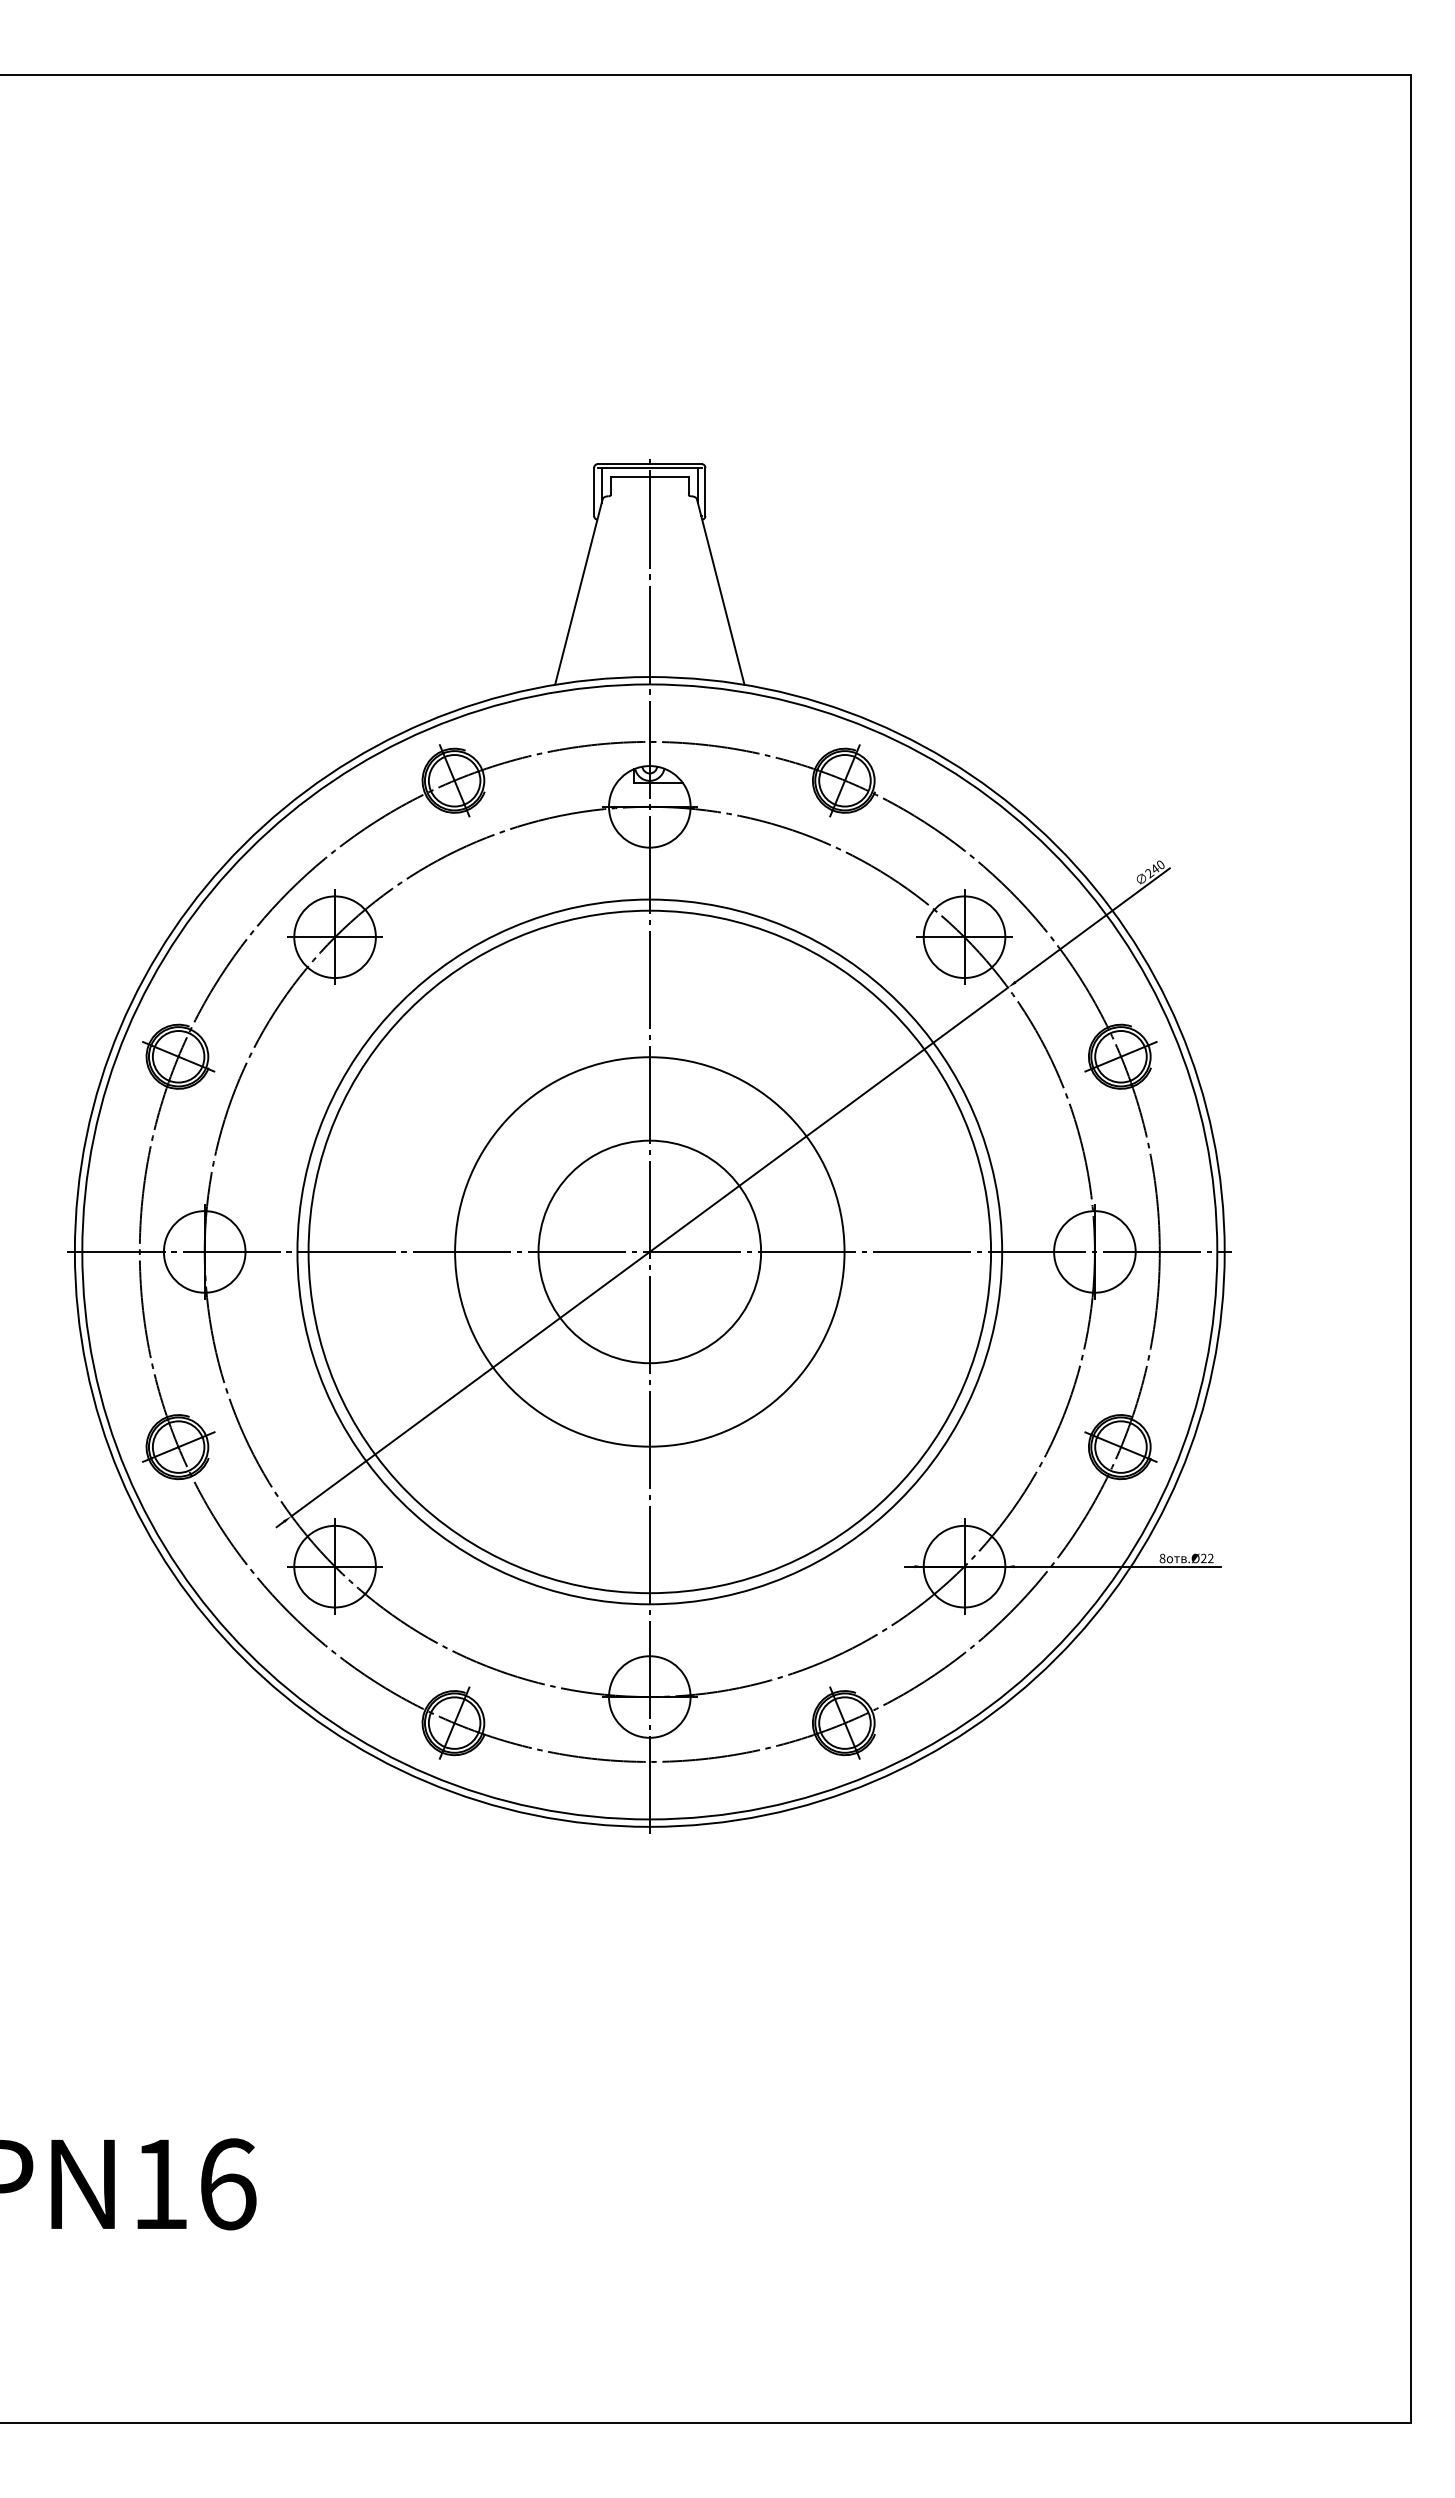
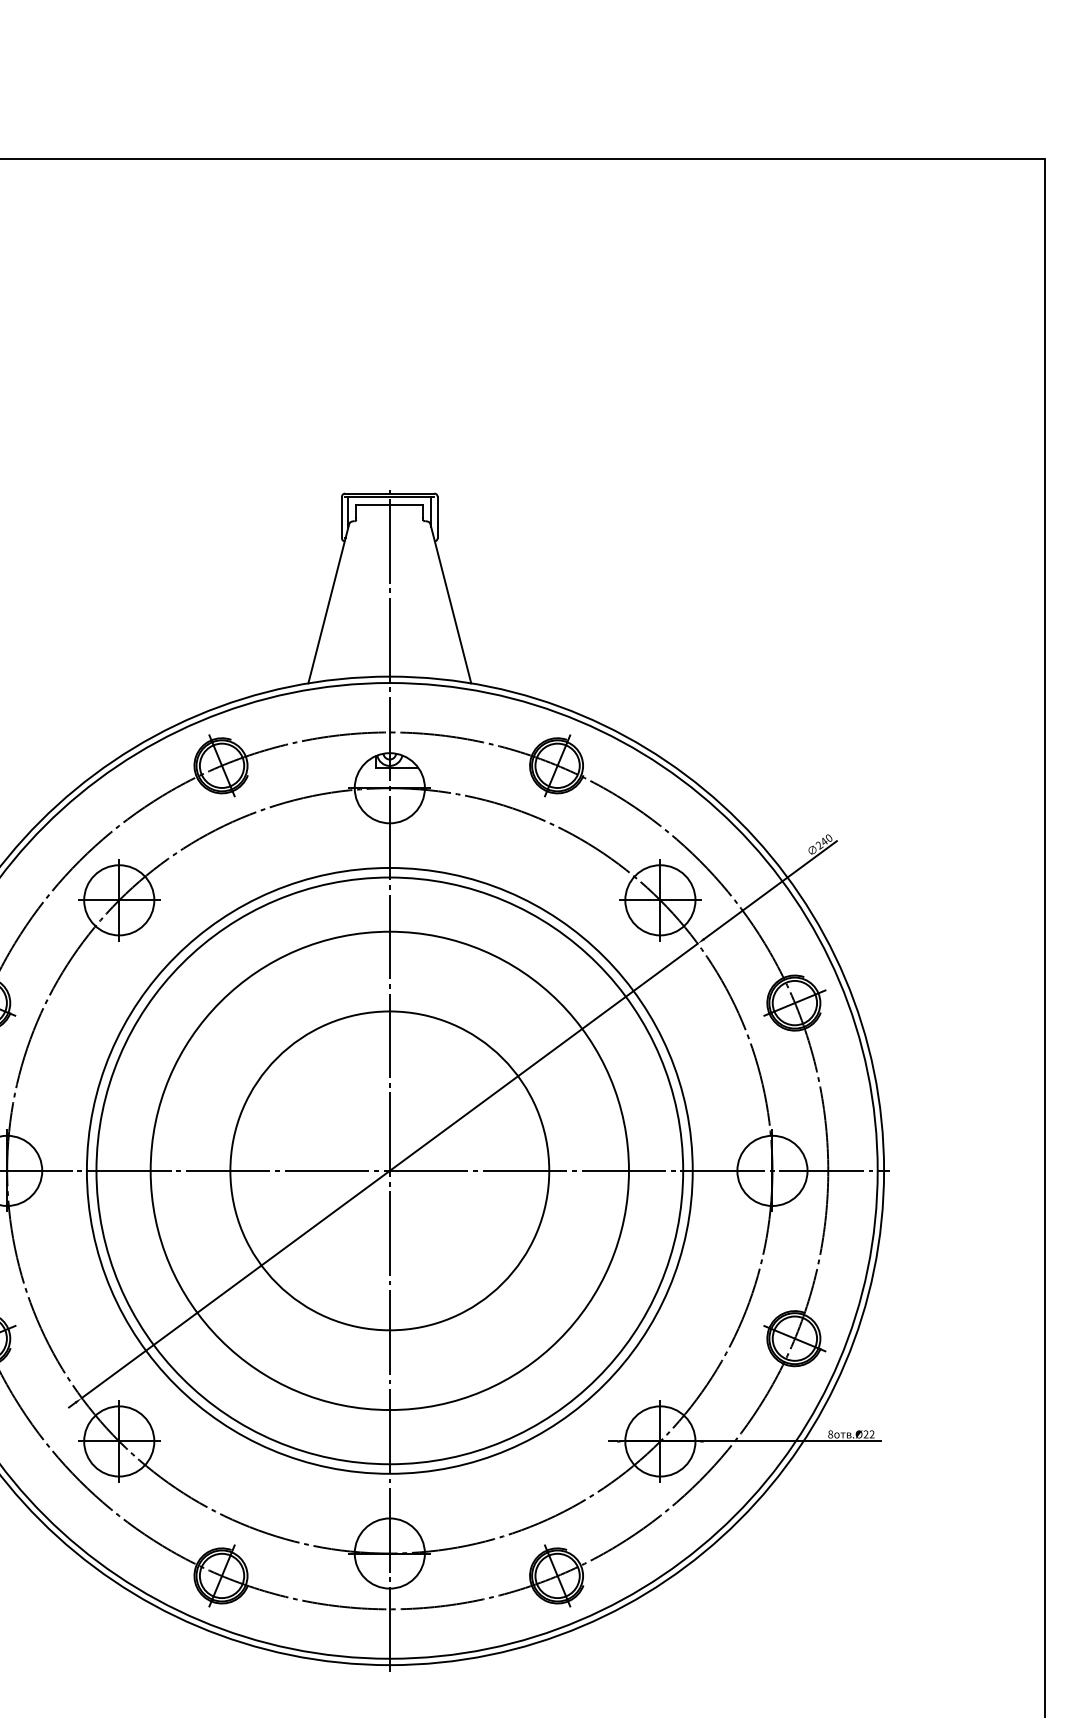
circle: (649, 1251) -> (389, 1170), size x1.43
circle: (649, 1251) -> (389, 1170), size x1.67

